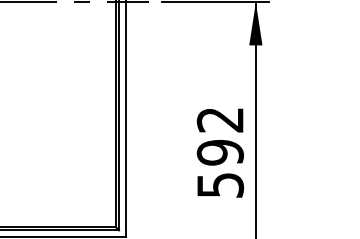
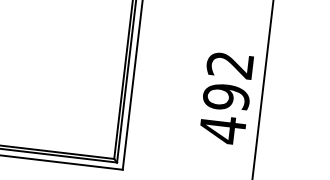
text: (220, 185) -> (222, 129), 592 -> 492

